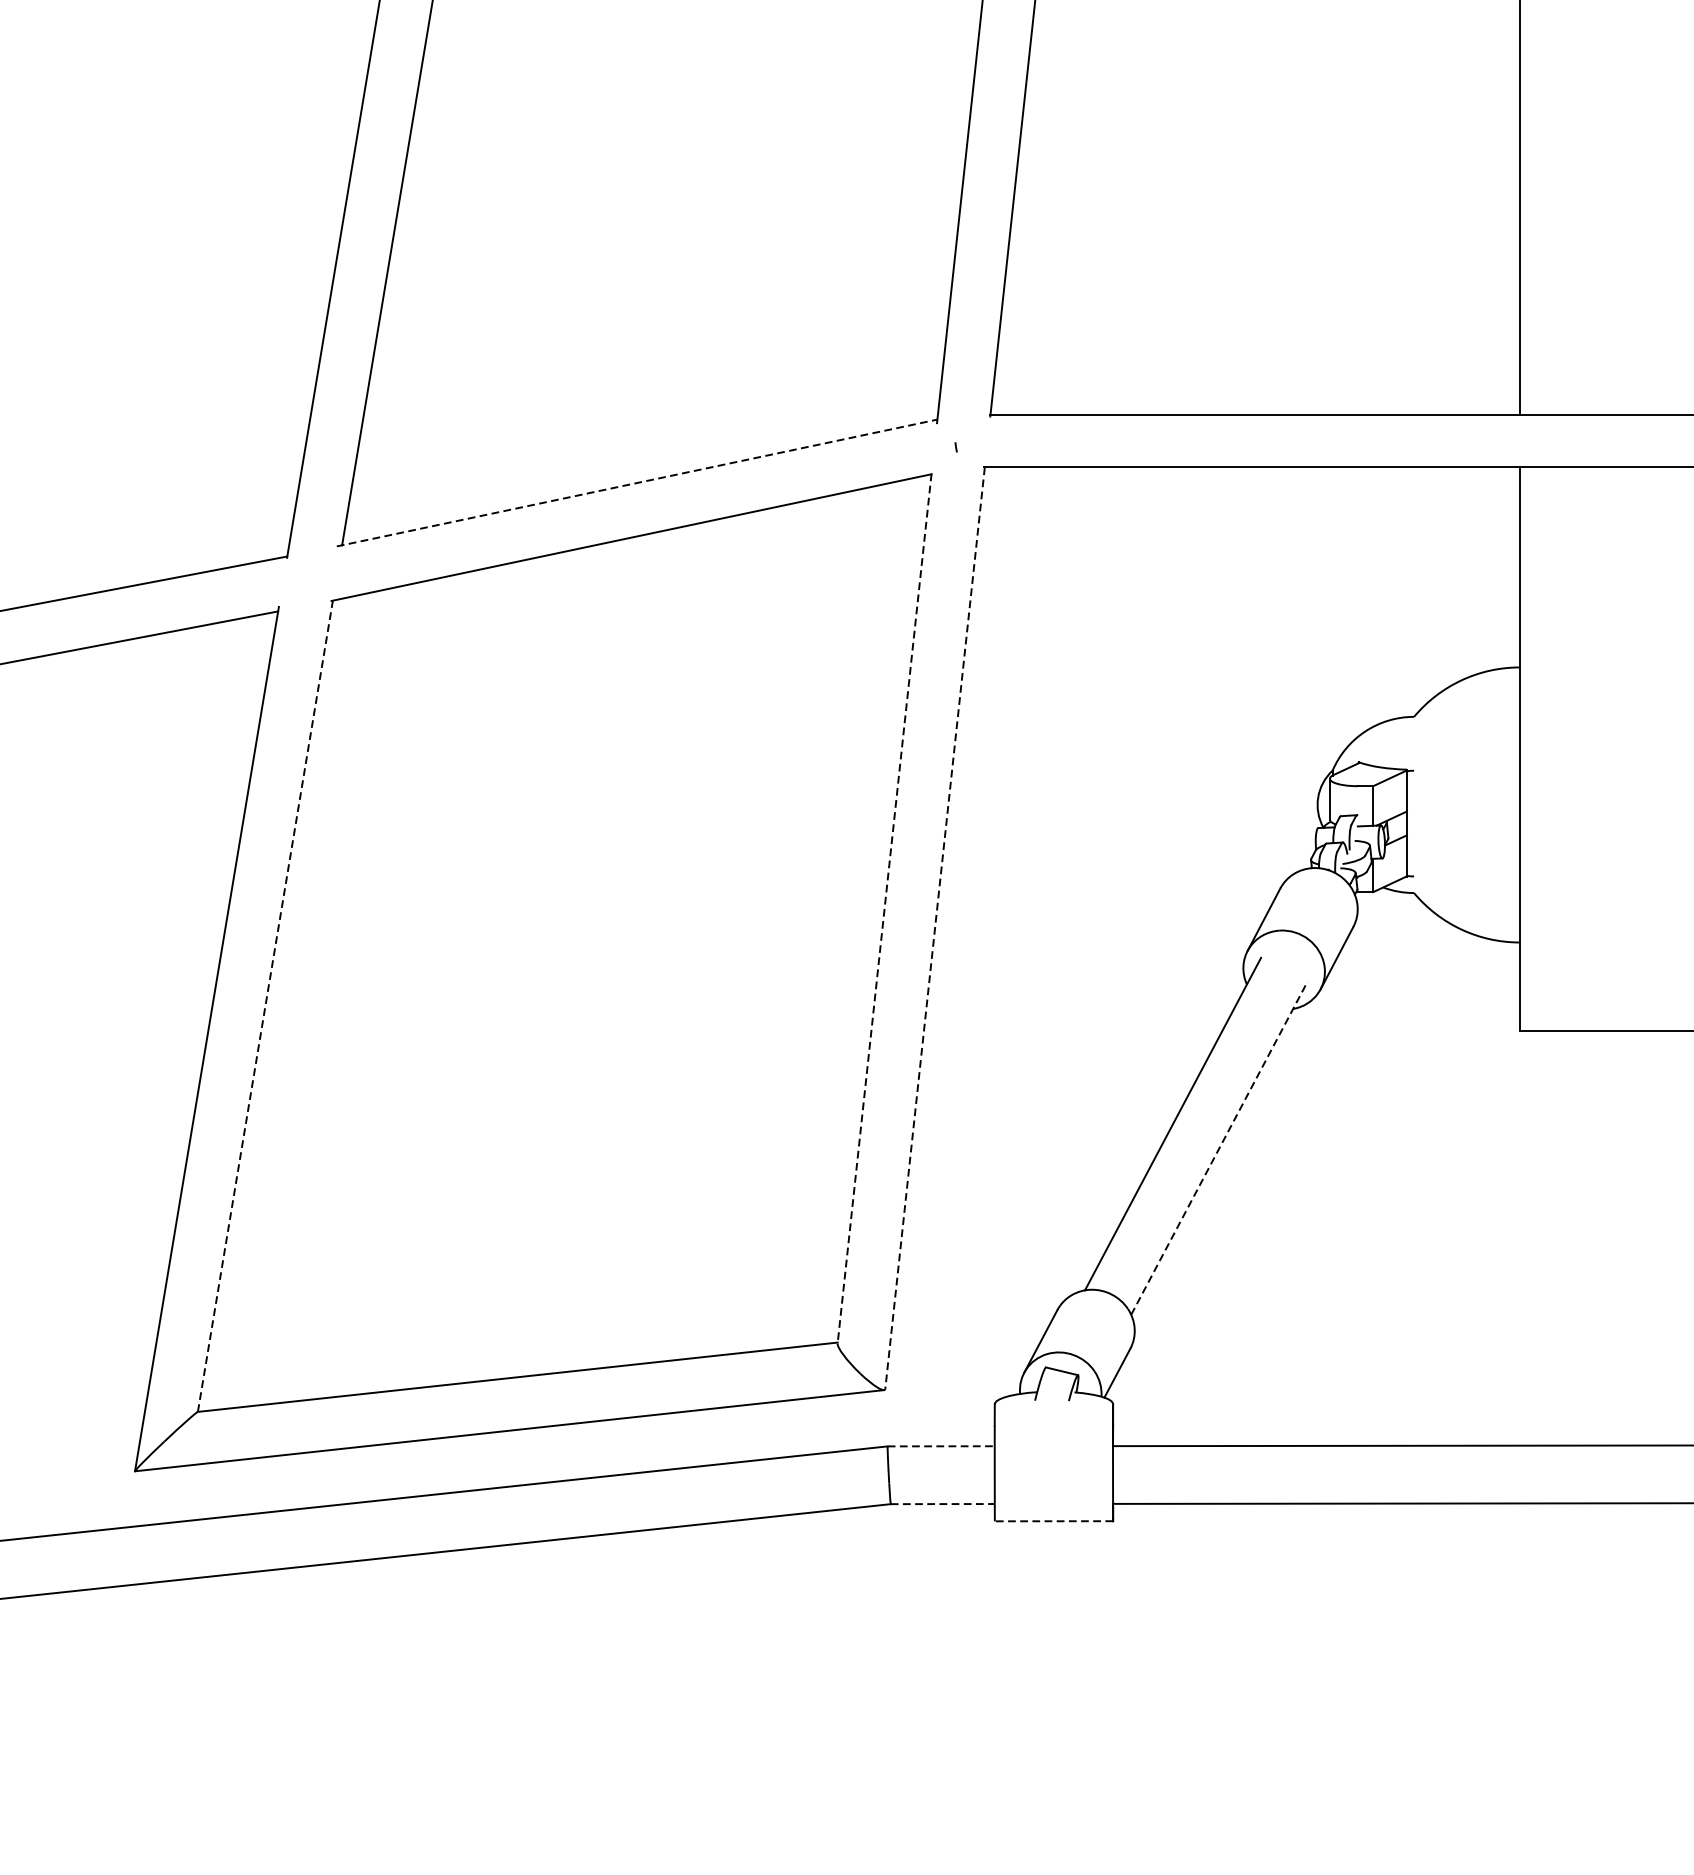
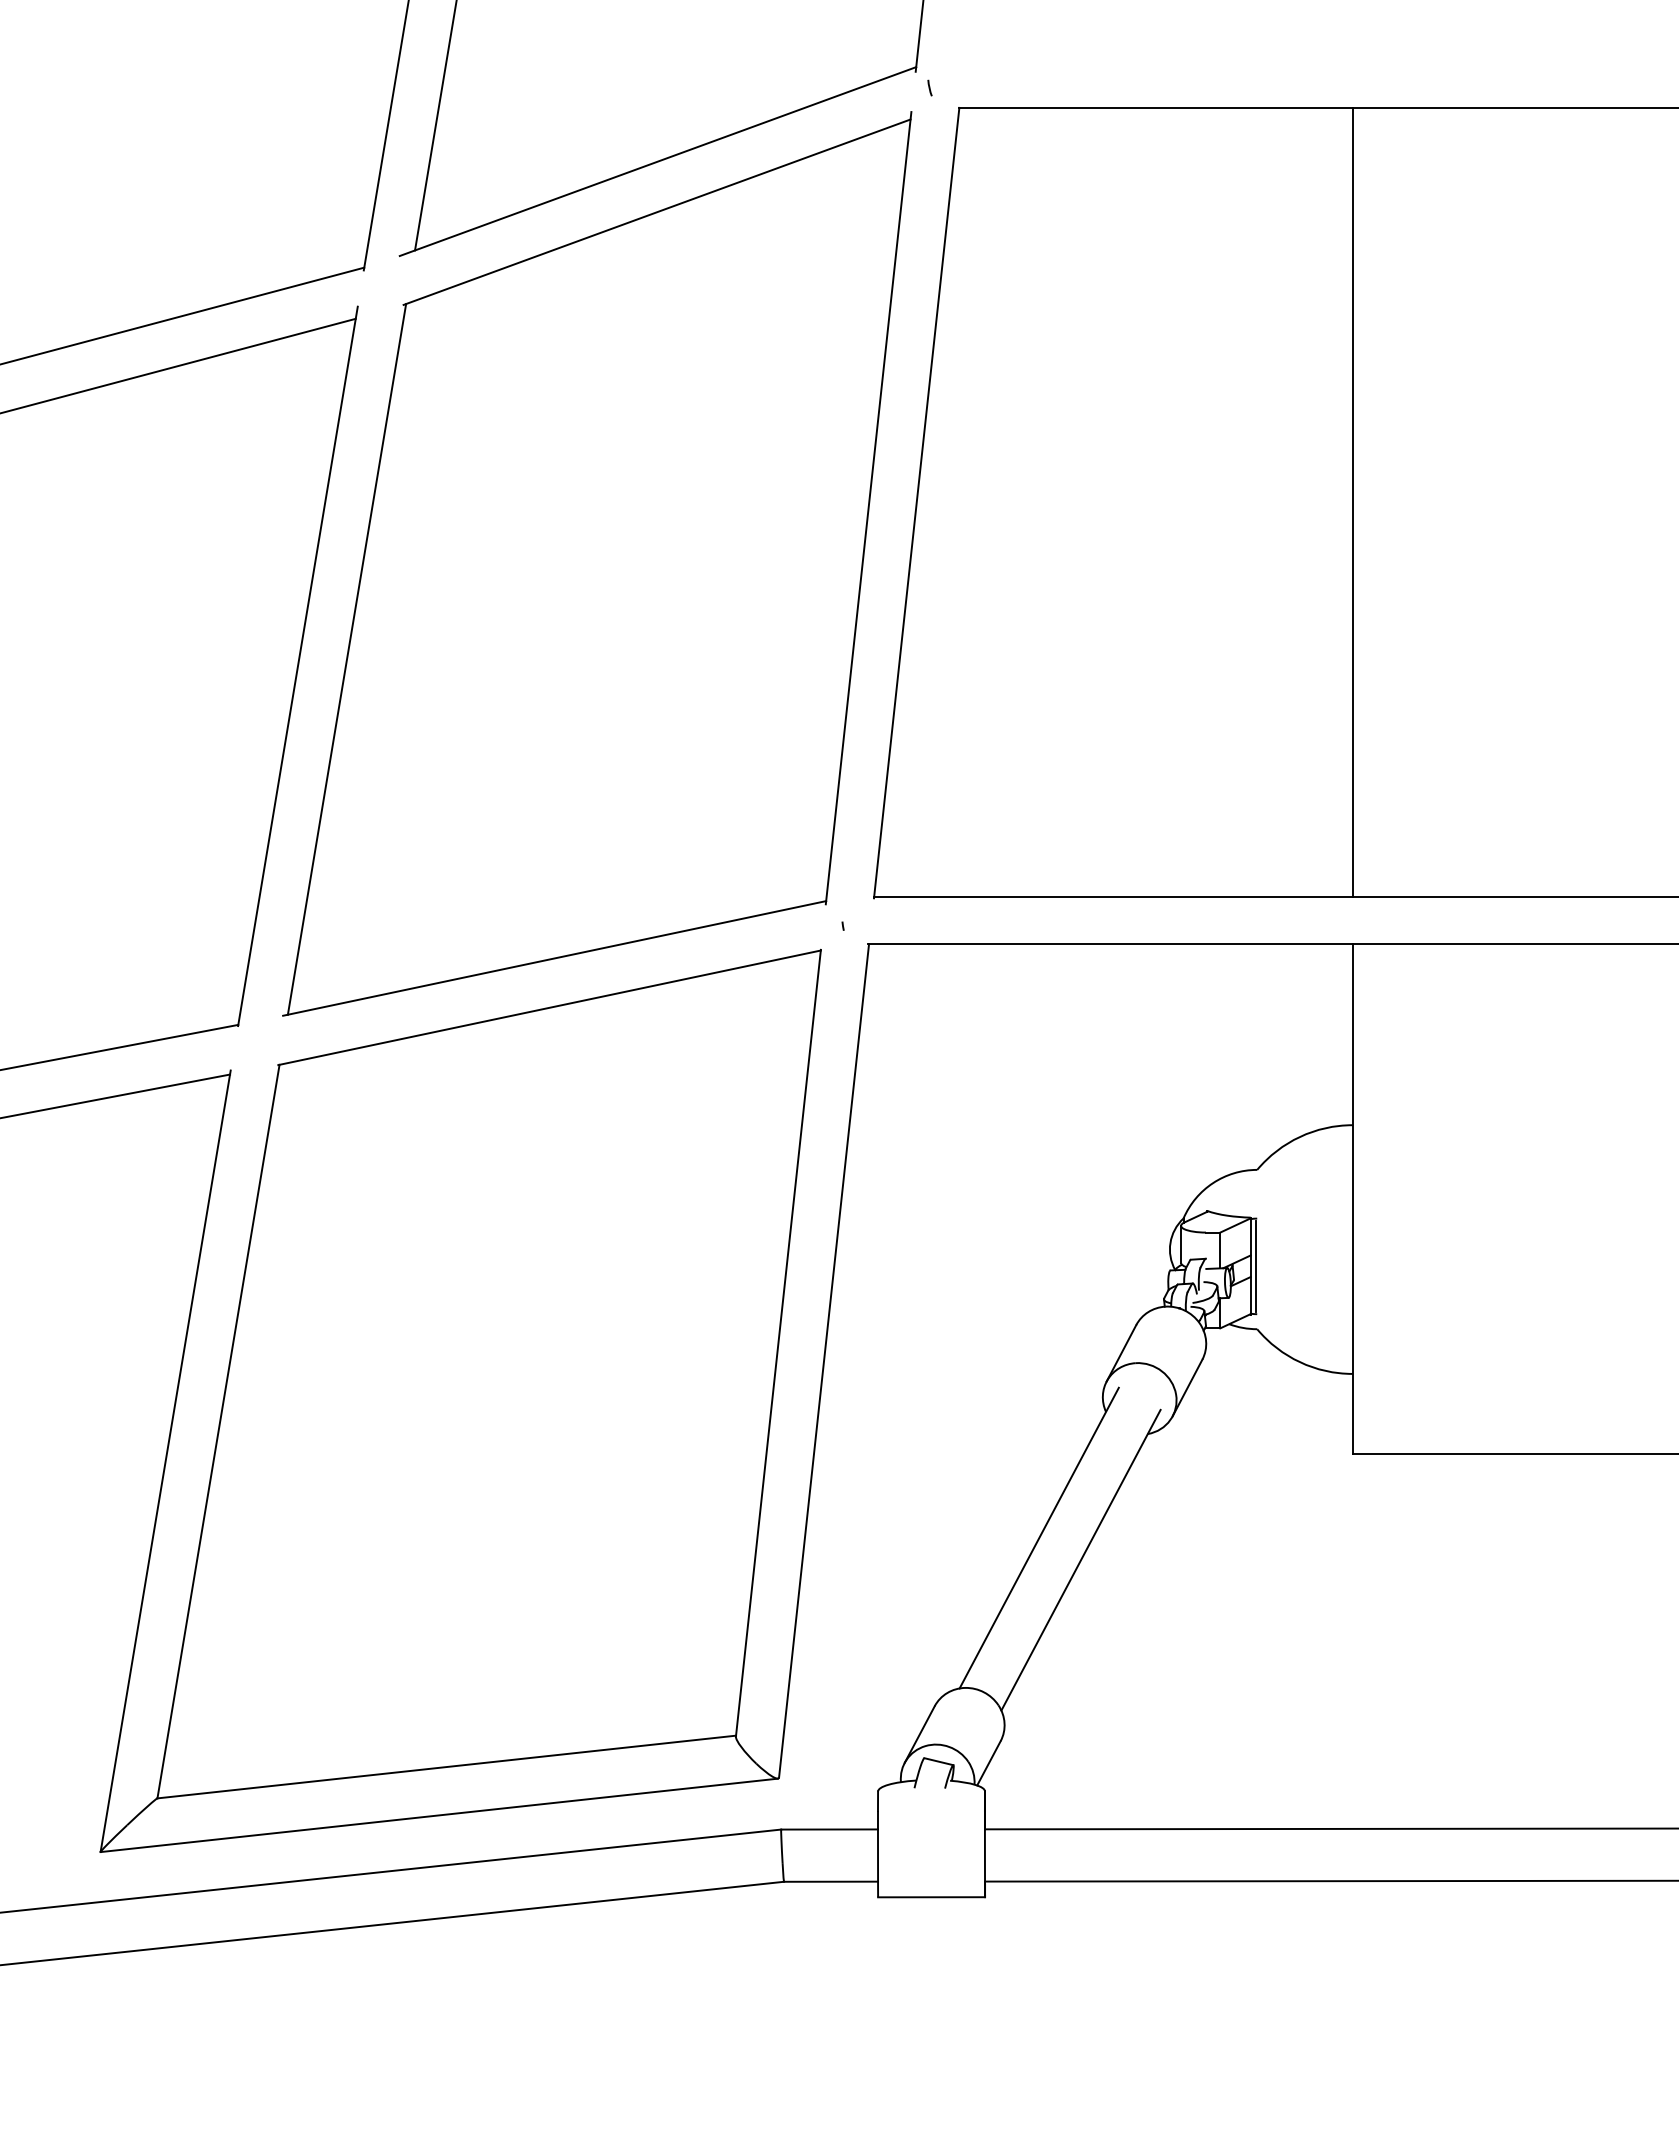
line: (636, 483) -> (554, 958), dashed -> solid
line: (1413, 823) -> (1256, 1266), added
line: (884, 908) -> (778, 1343), dashed -> solid
line: (935, 928) -> (824, 1361), dashed -> solid
line: (265, 1006) -> (218, 1431), dashed -> solid
line: (1219, 1147) -> (1081, 1559), dashed -> solid
line: (942, 1446) -> (830, 1829), dashed -> solid
line: (943, 1503) -> (831, 1881), dashed -> solid
line: (1053, 1521) -> (931, 1897), dashed -> solid

